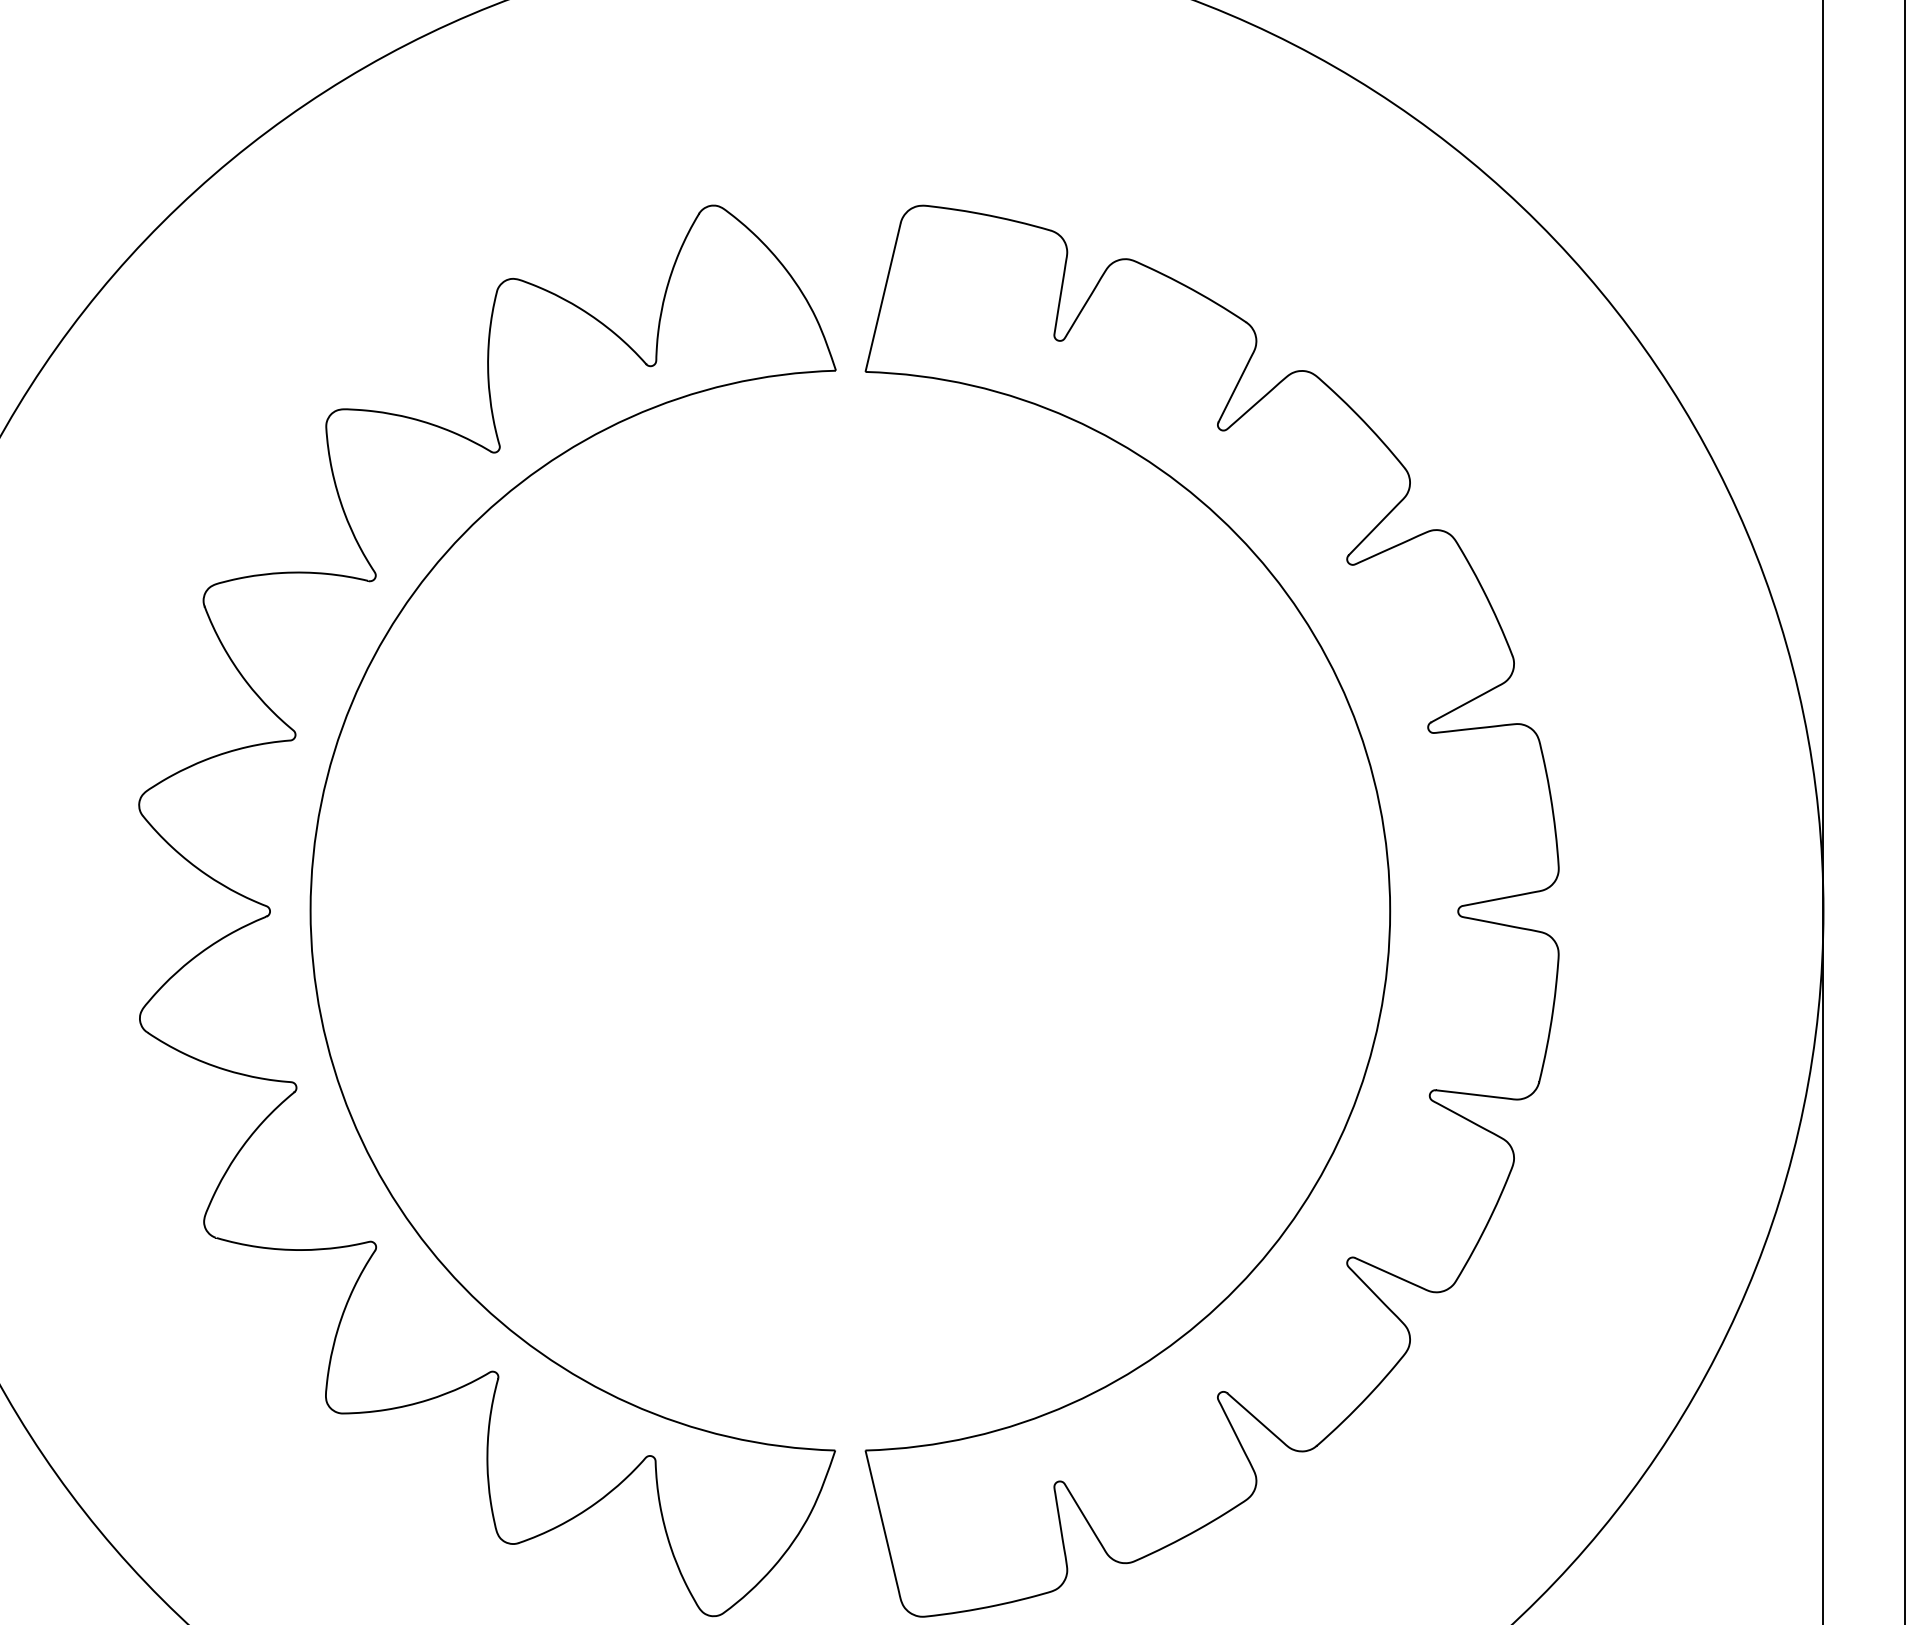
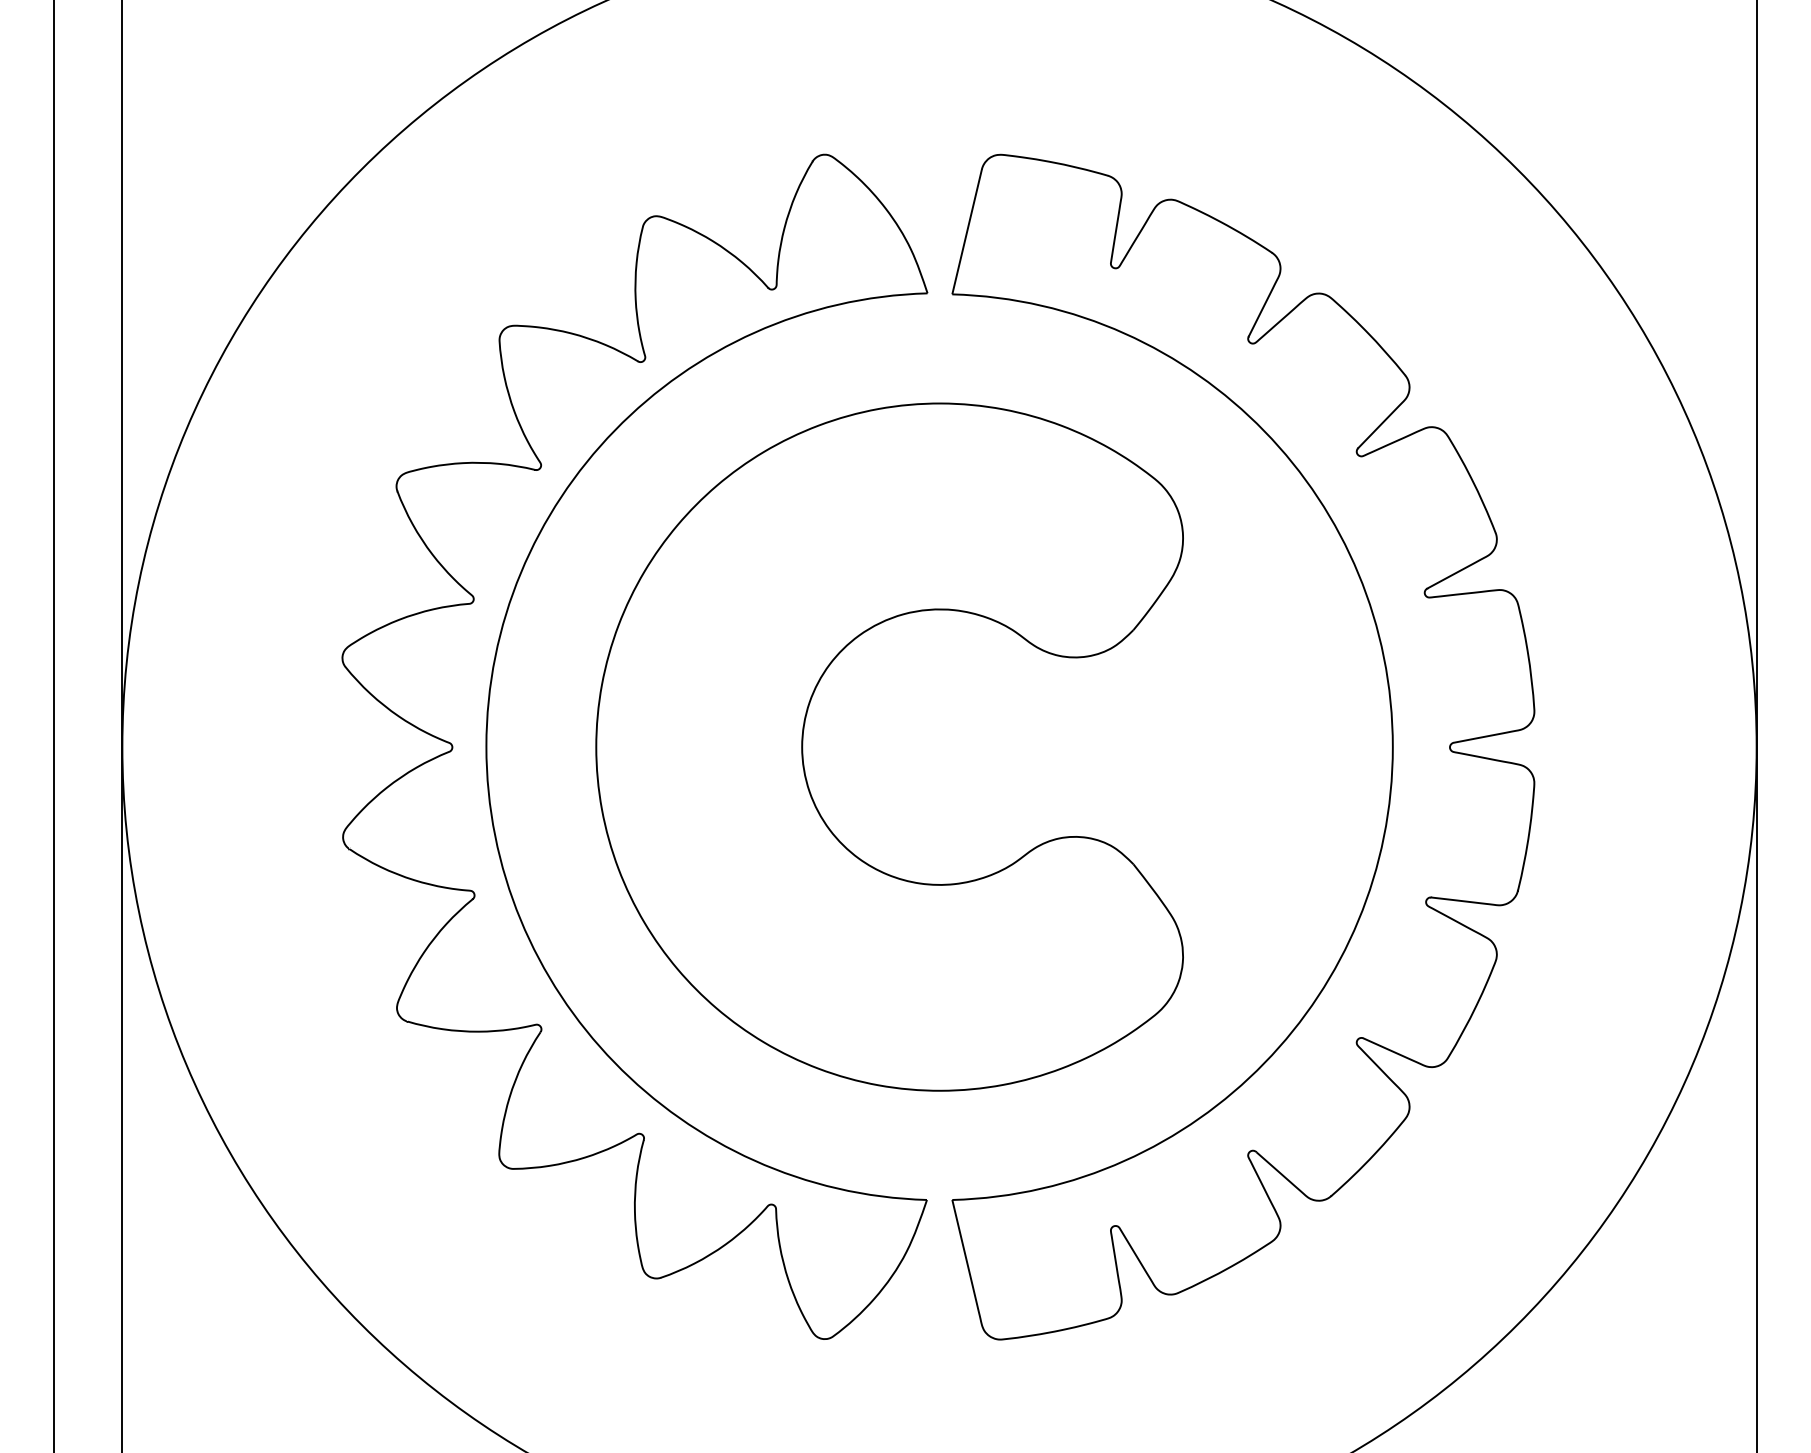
part: (688, 910) -> (803, 746), added

